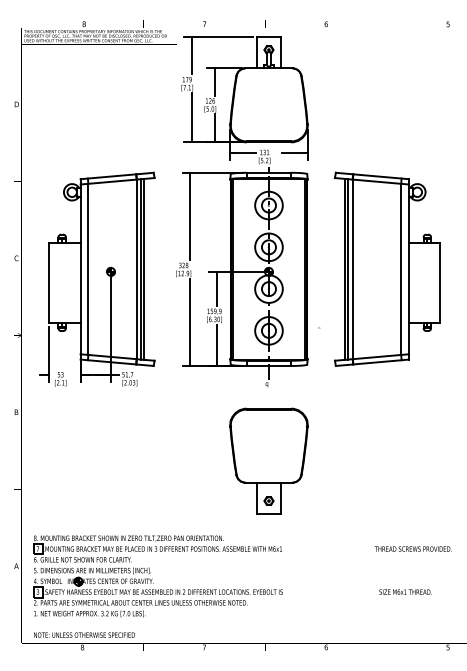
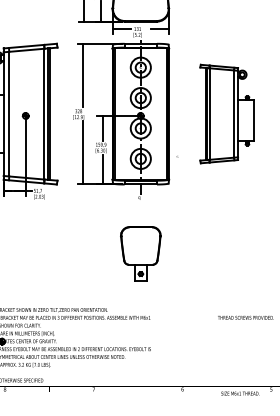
part: (387, 268) -> (227, 113), size x0.7
part: (268, 460) -> (140, 253), size x0.7
text: (405, 591) -> (240, 393), moved

